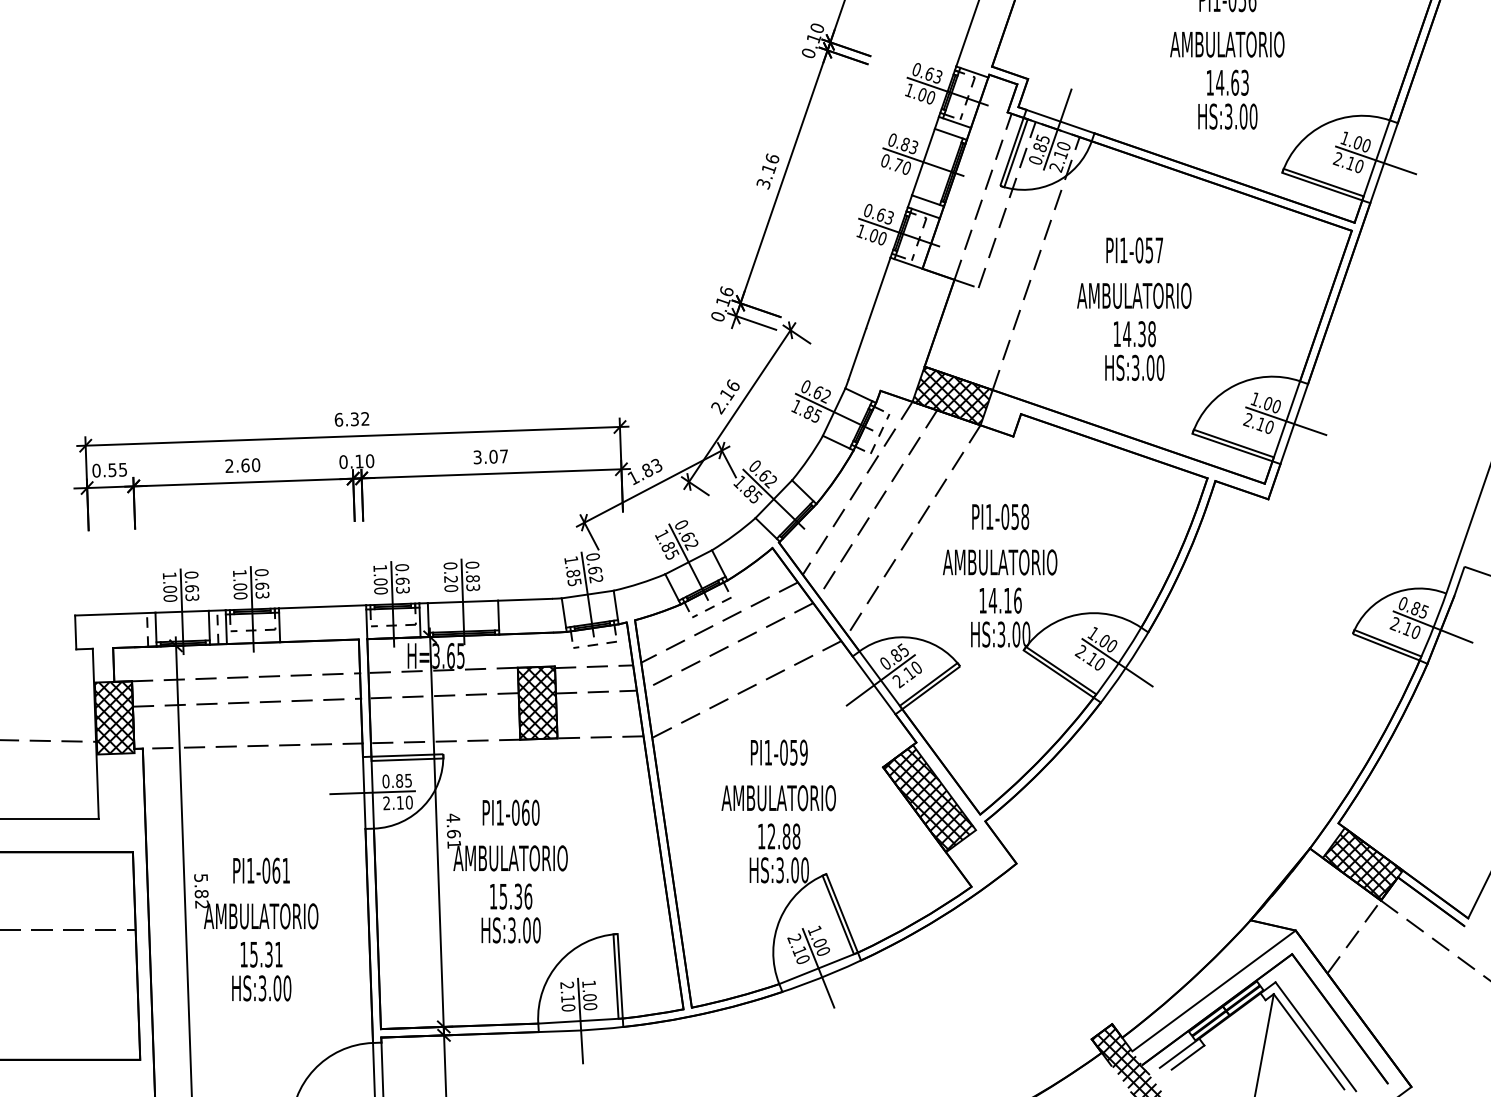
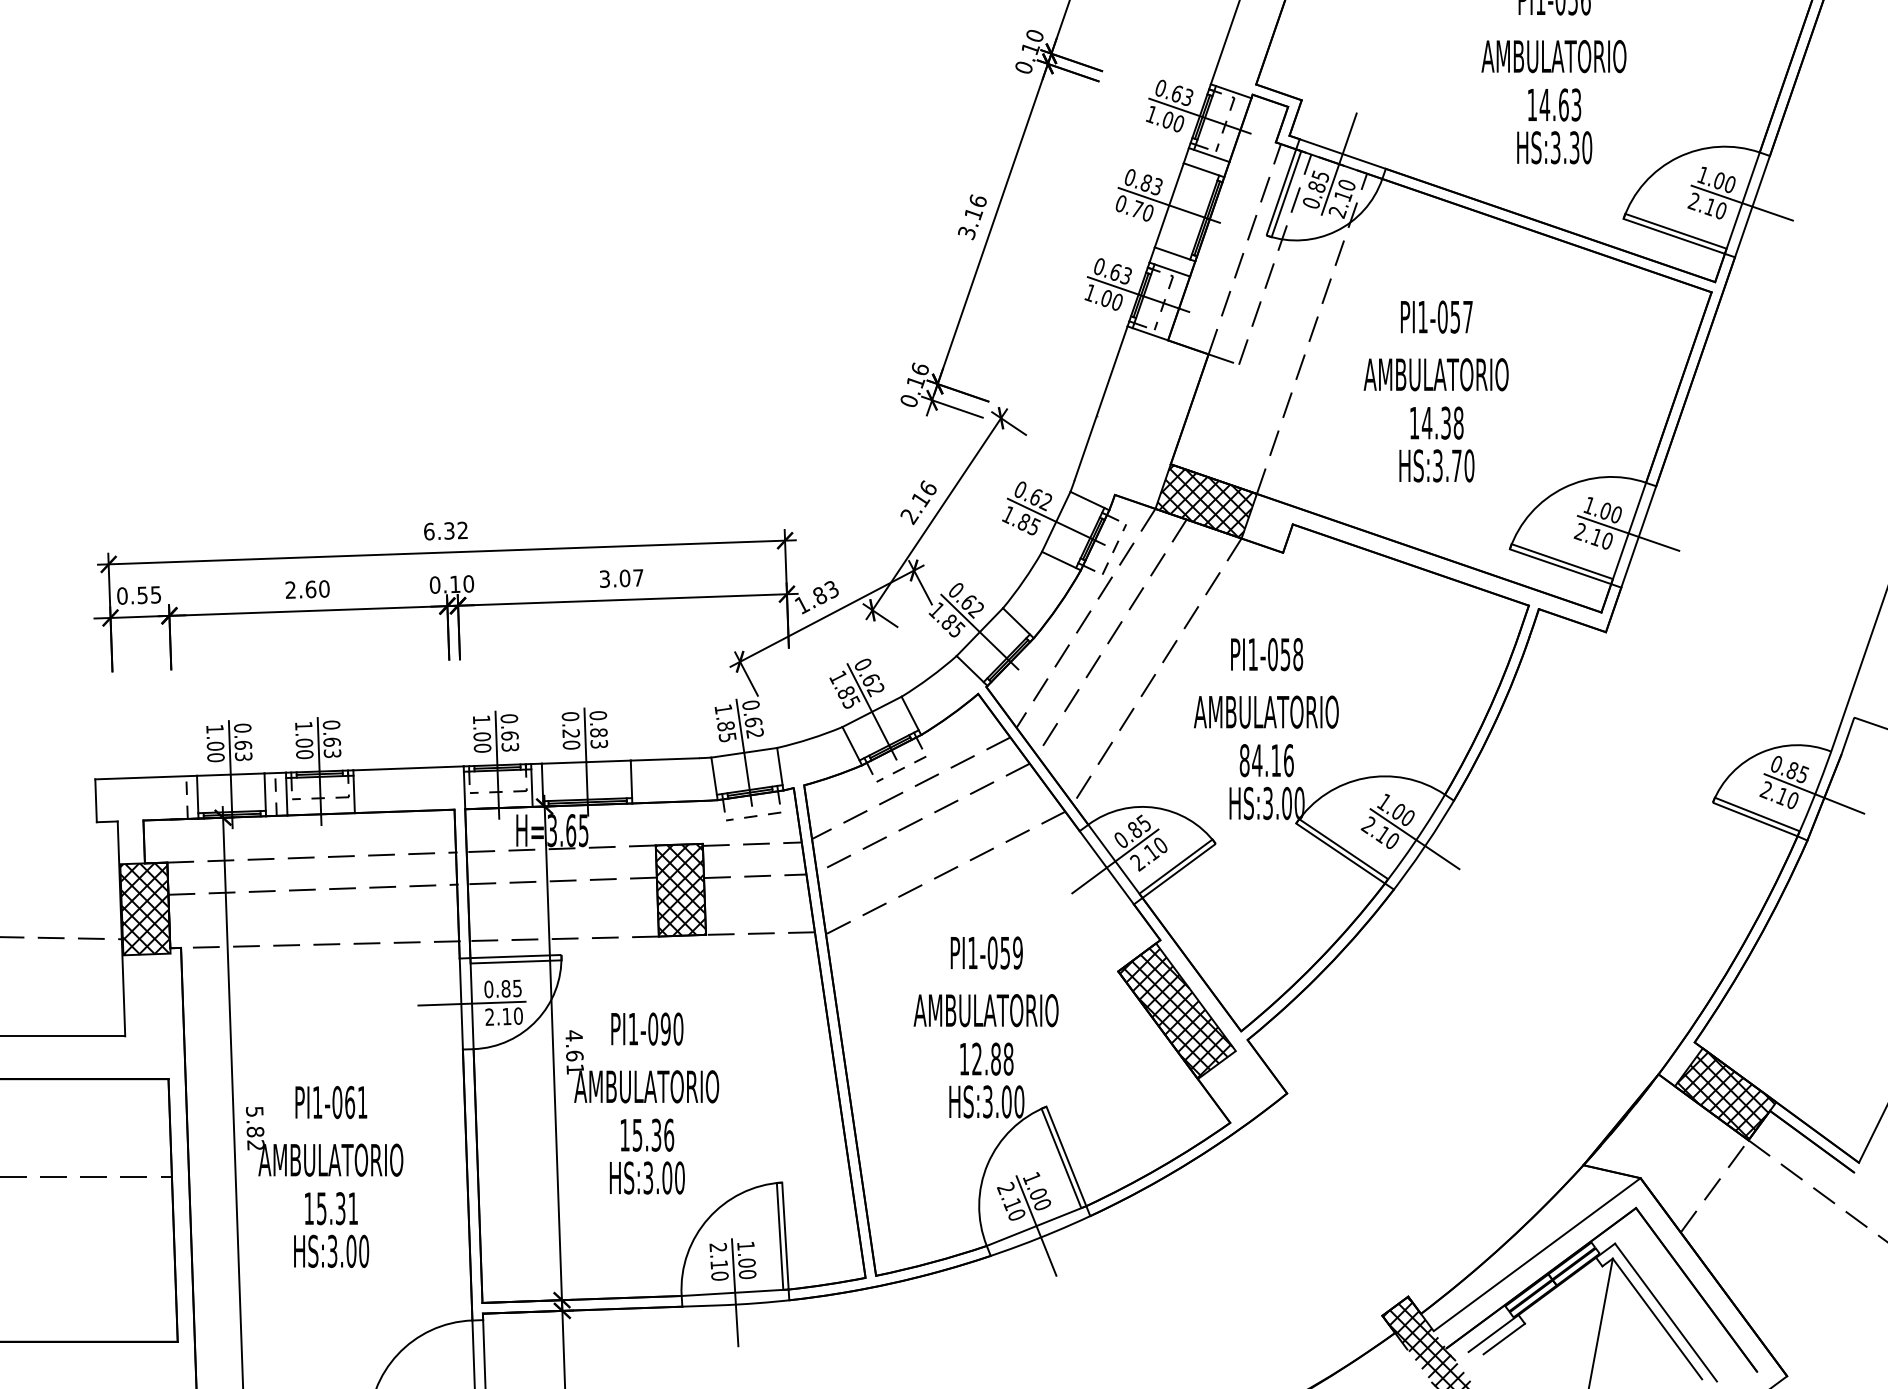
text: (1243, 116) -> (1574, 147), HS:3.00 -> HS:3.30
text: (1150, 367) -> (1456, 465), HS:3.00 -> HS:3.70
text: (982, 600) -> (1244, 760), 14.16 -> 84.16
text: (525, 812) -> (665, 1028), PI1-060 -> PI1-090

